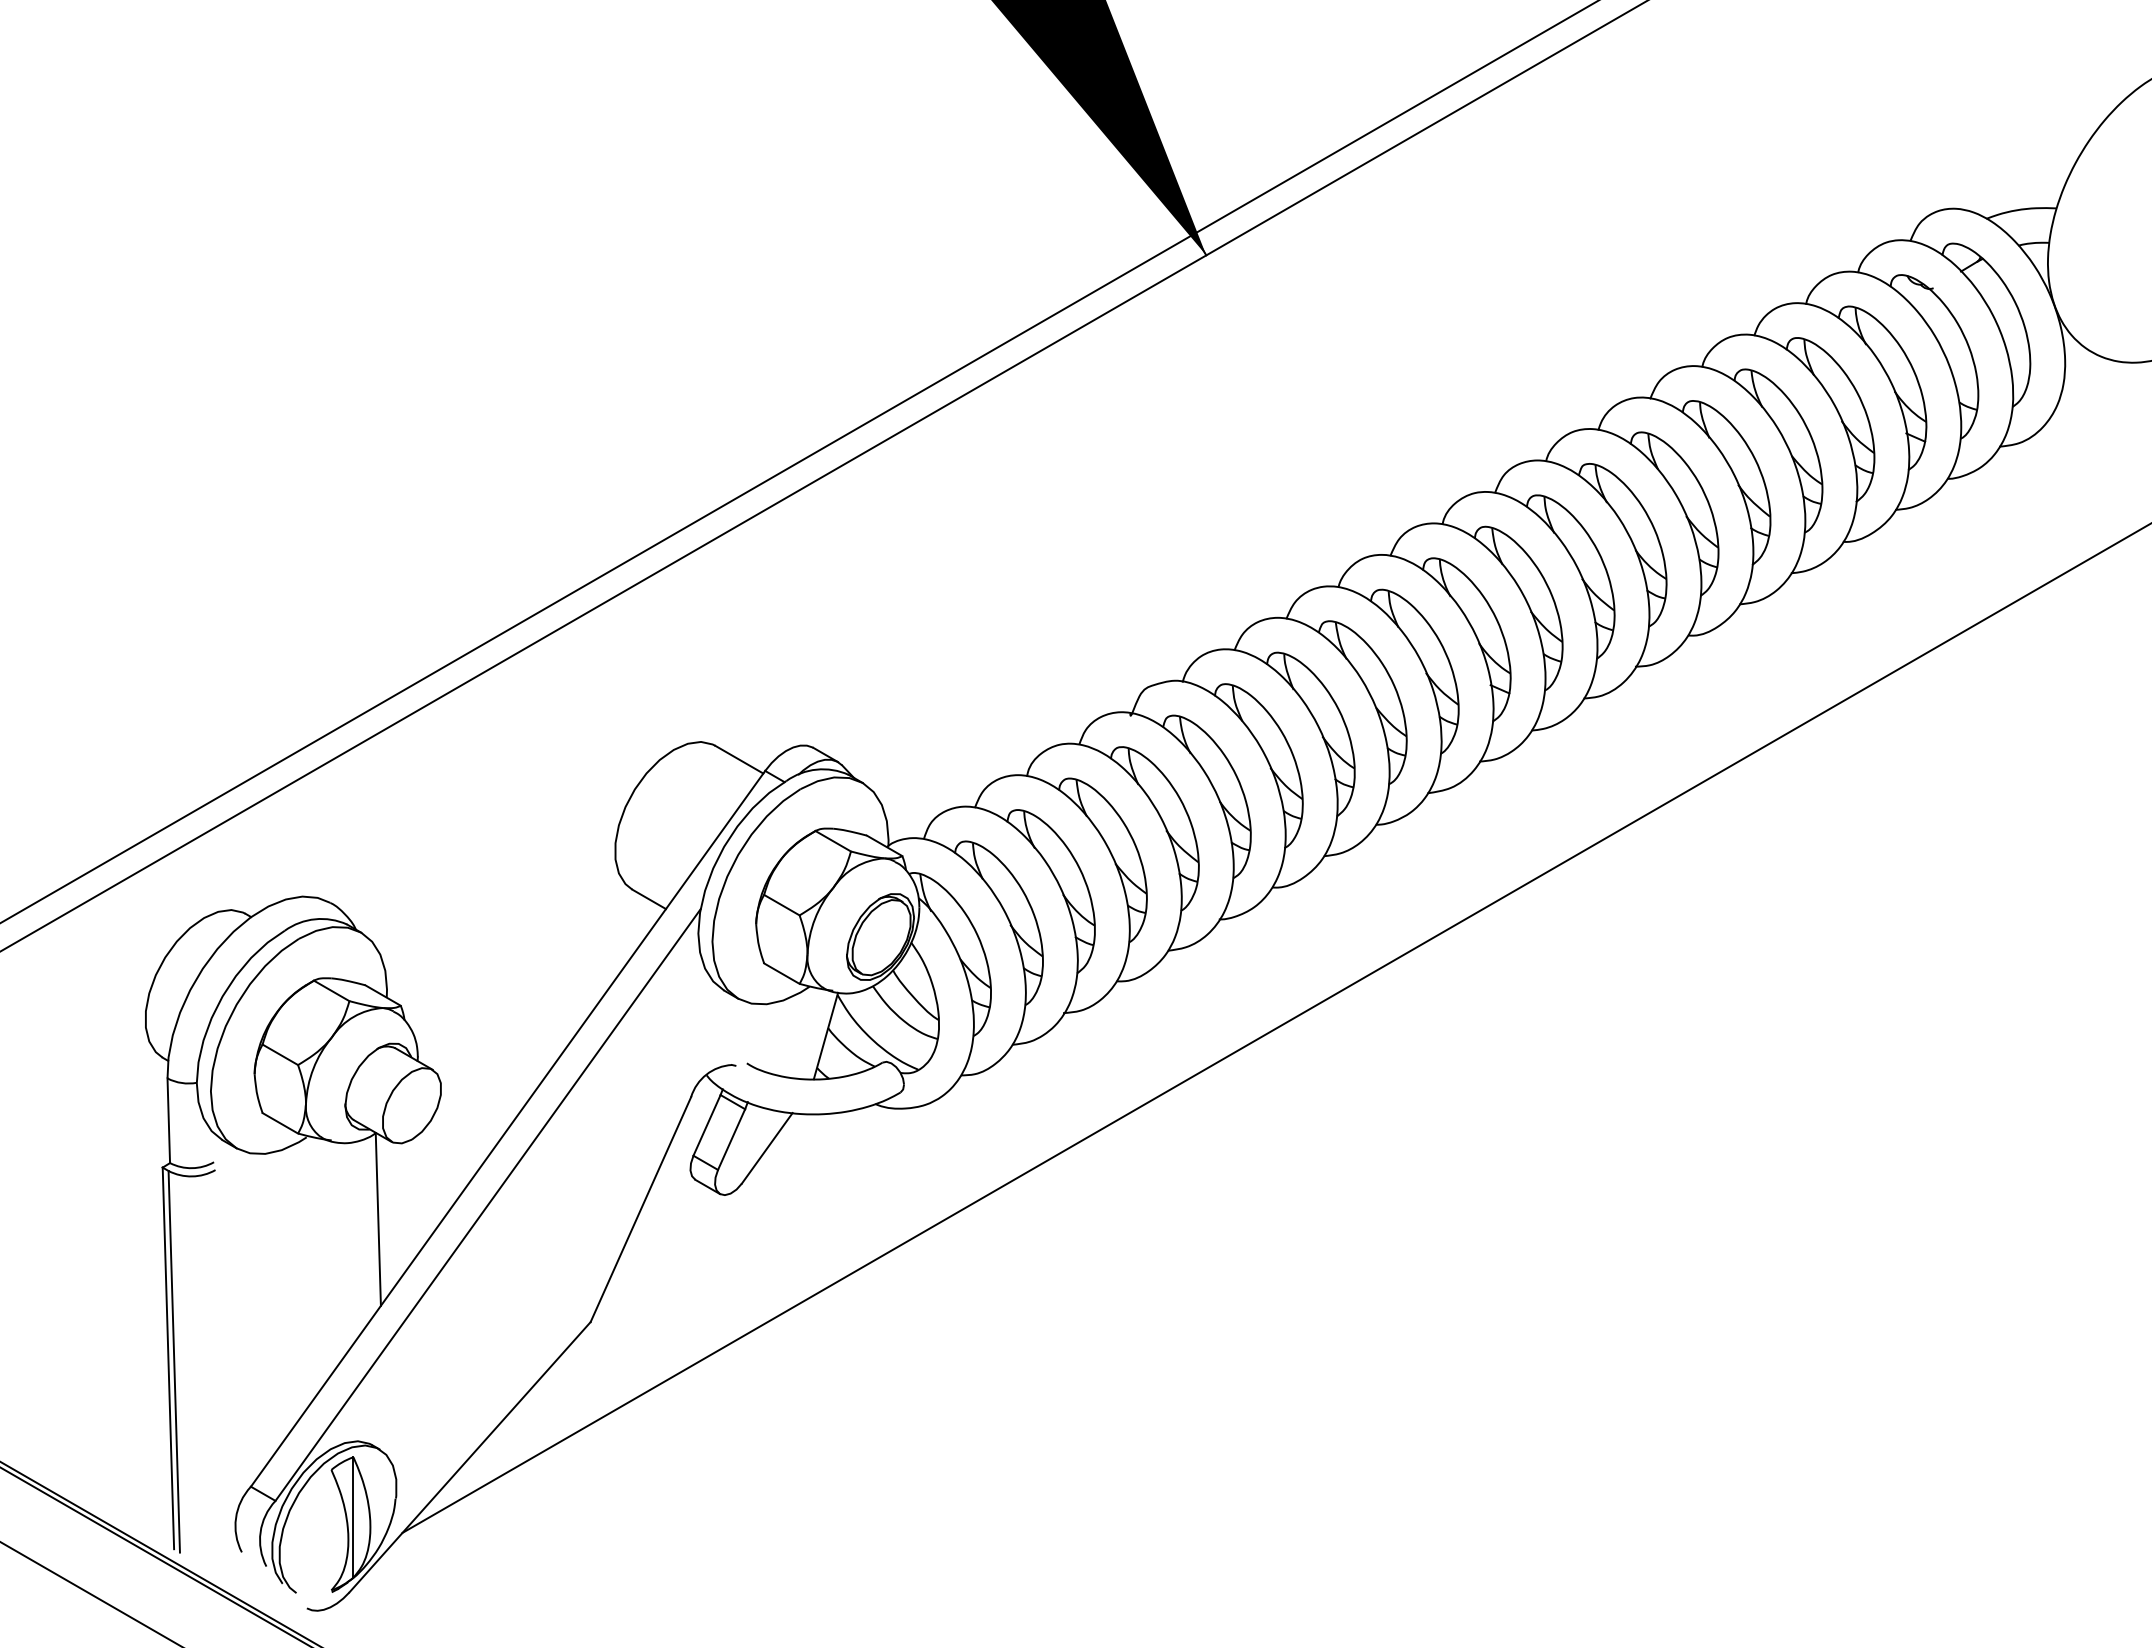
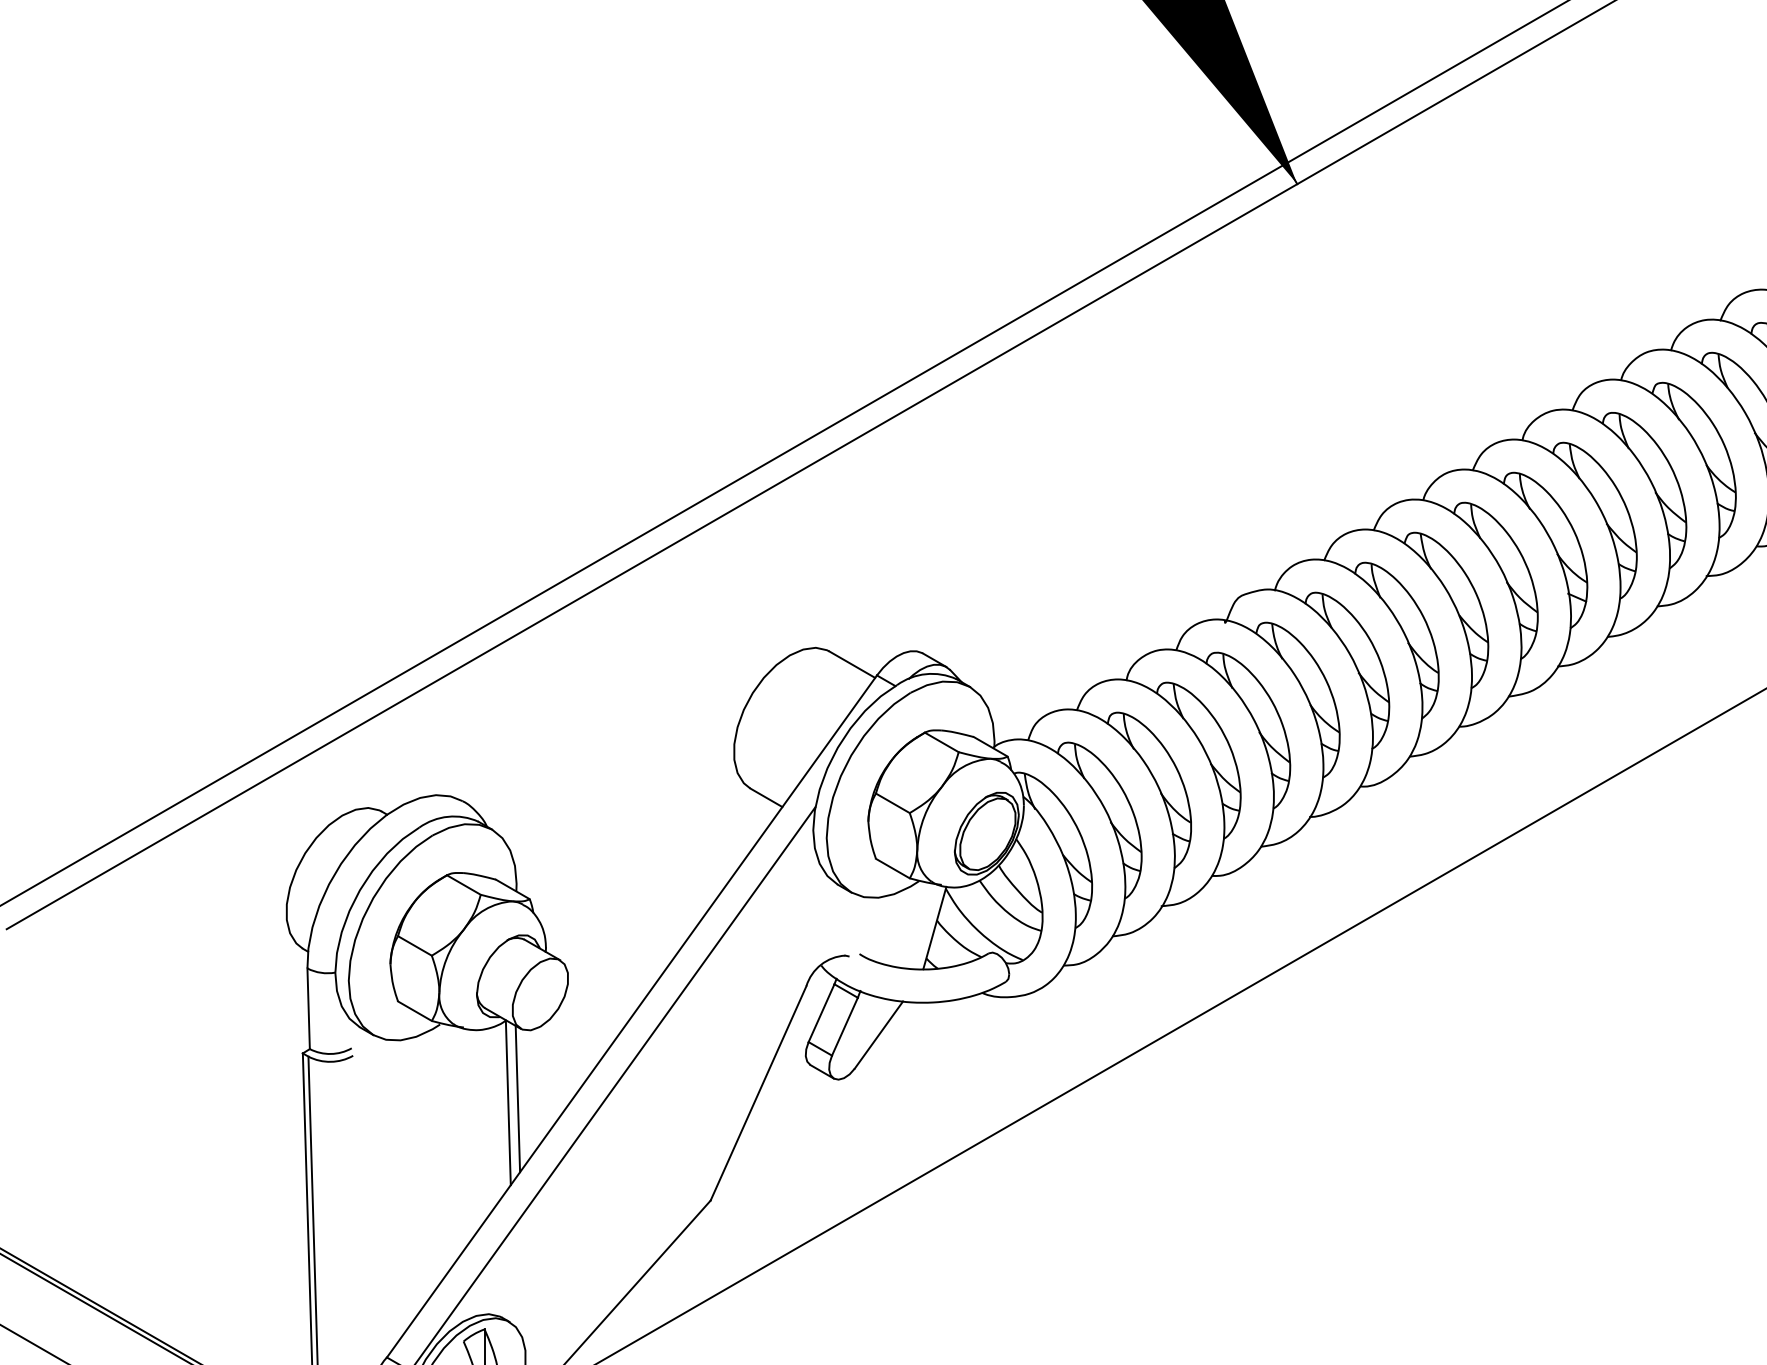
line: (388, 1215) -> (518, 1099), added

